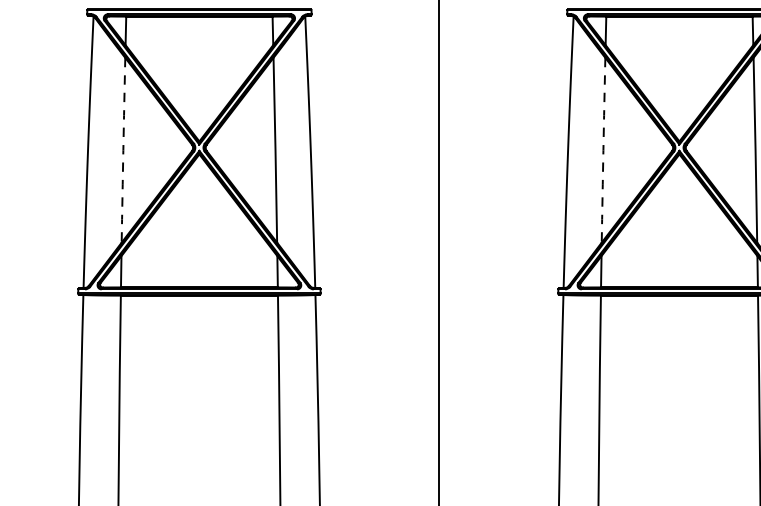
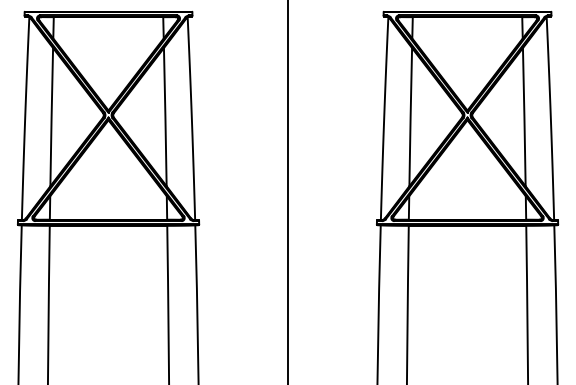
arc: (123, 150) -> (51, 117), dashed -> solid
arc: (603, 150) -> (410, 117), dashed -> solid

